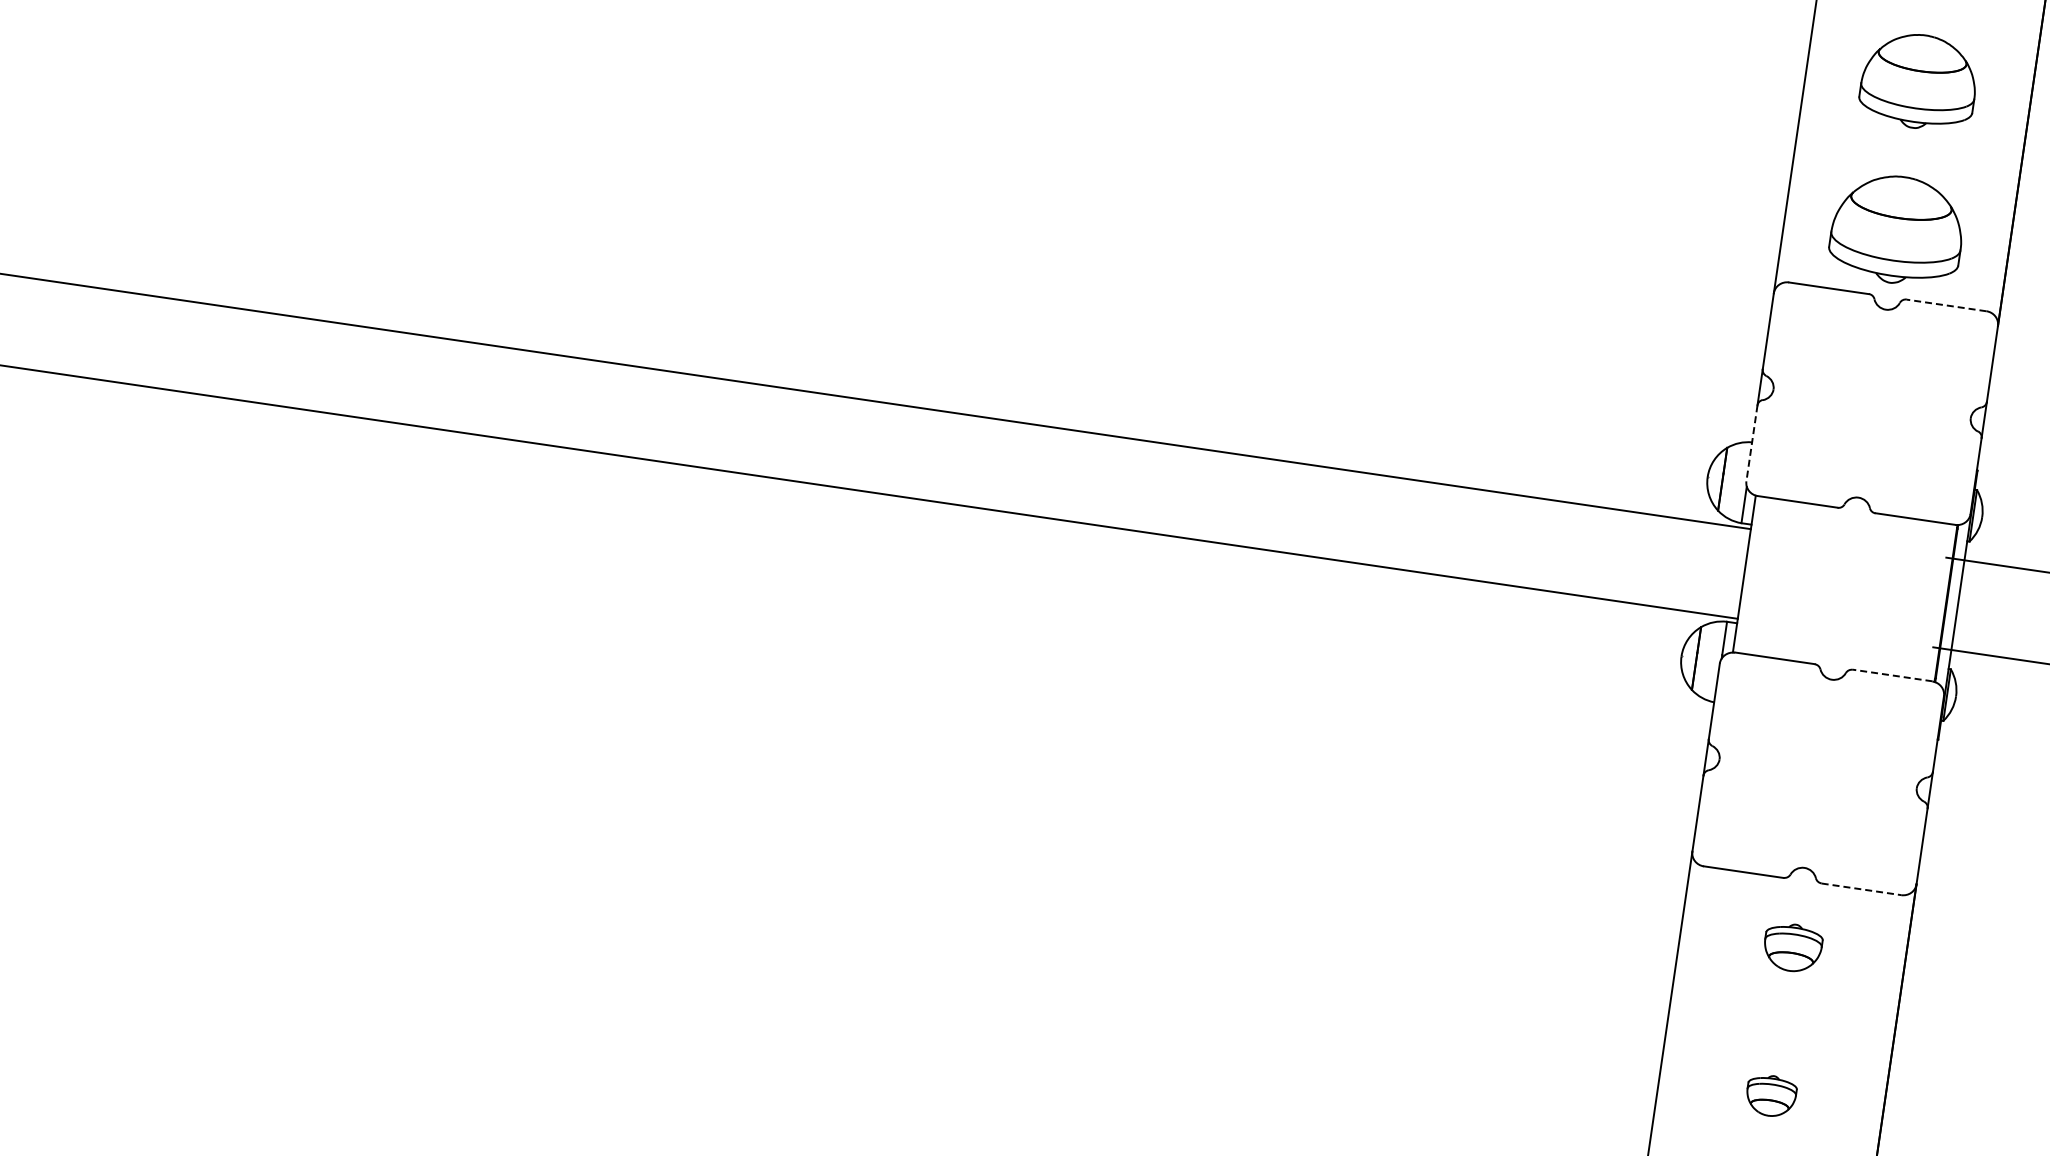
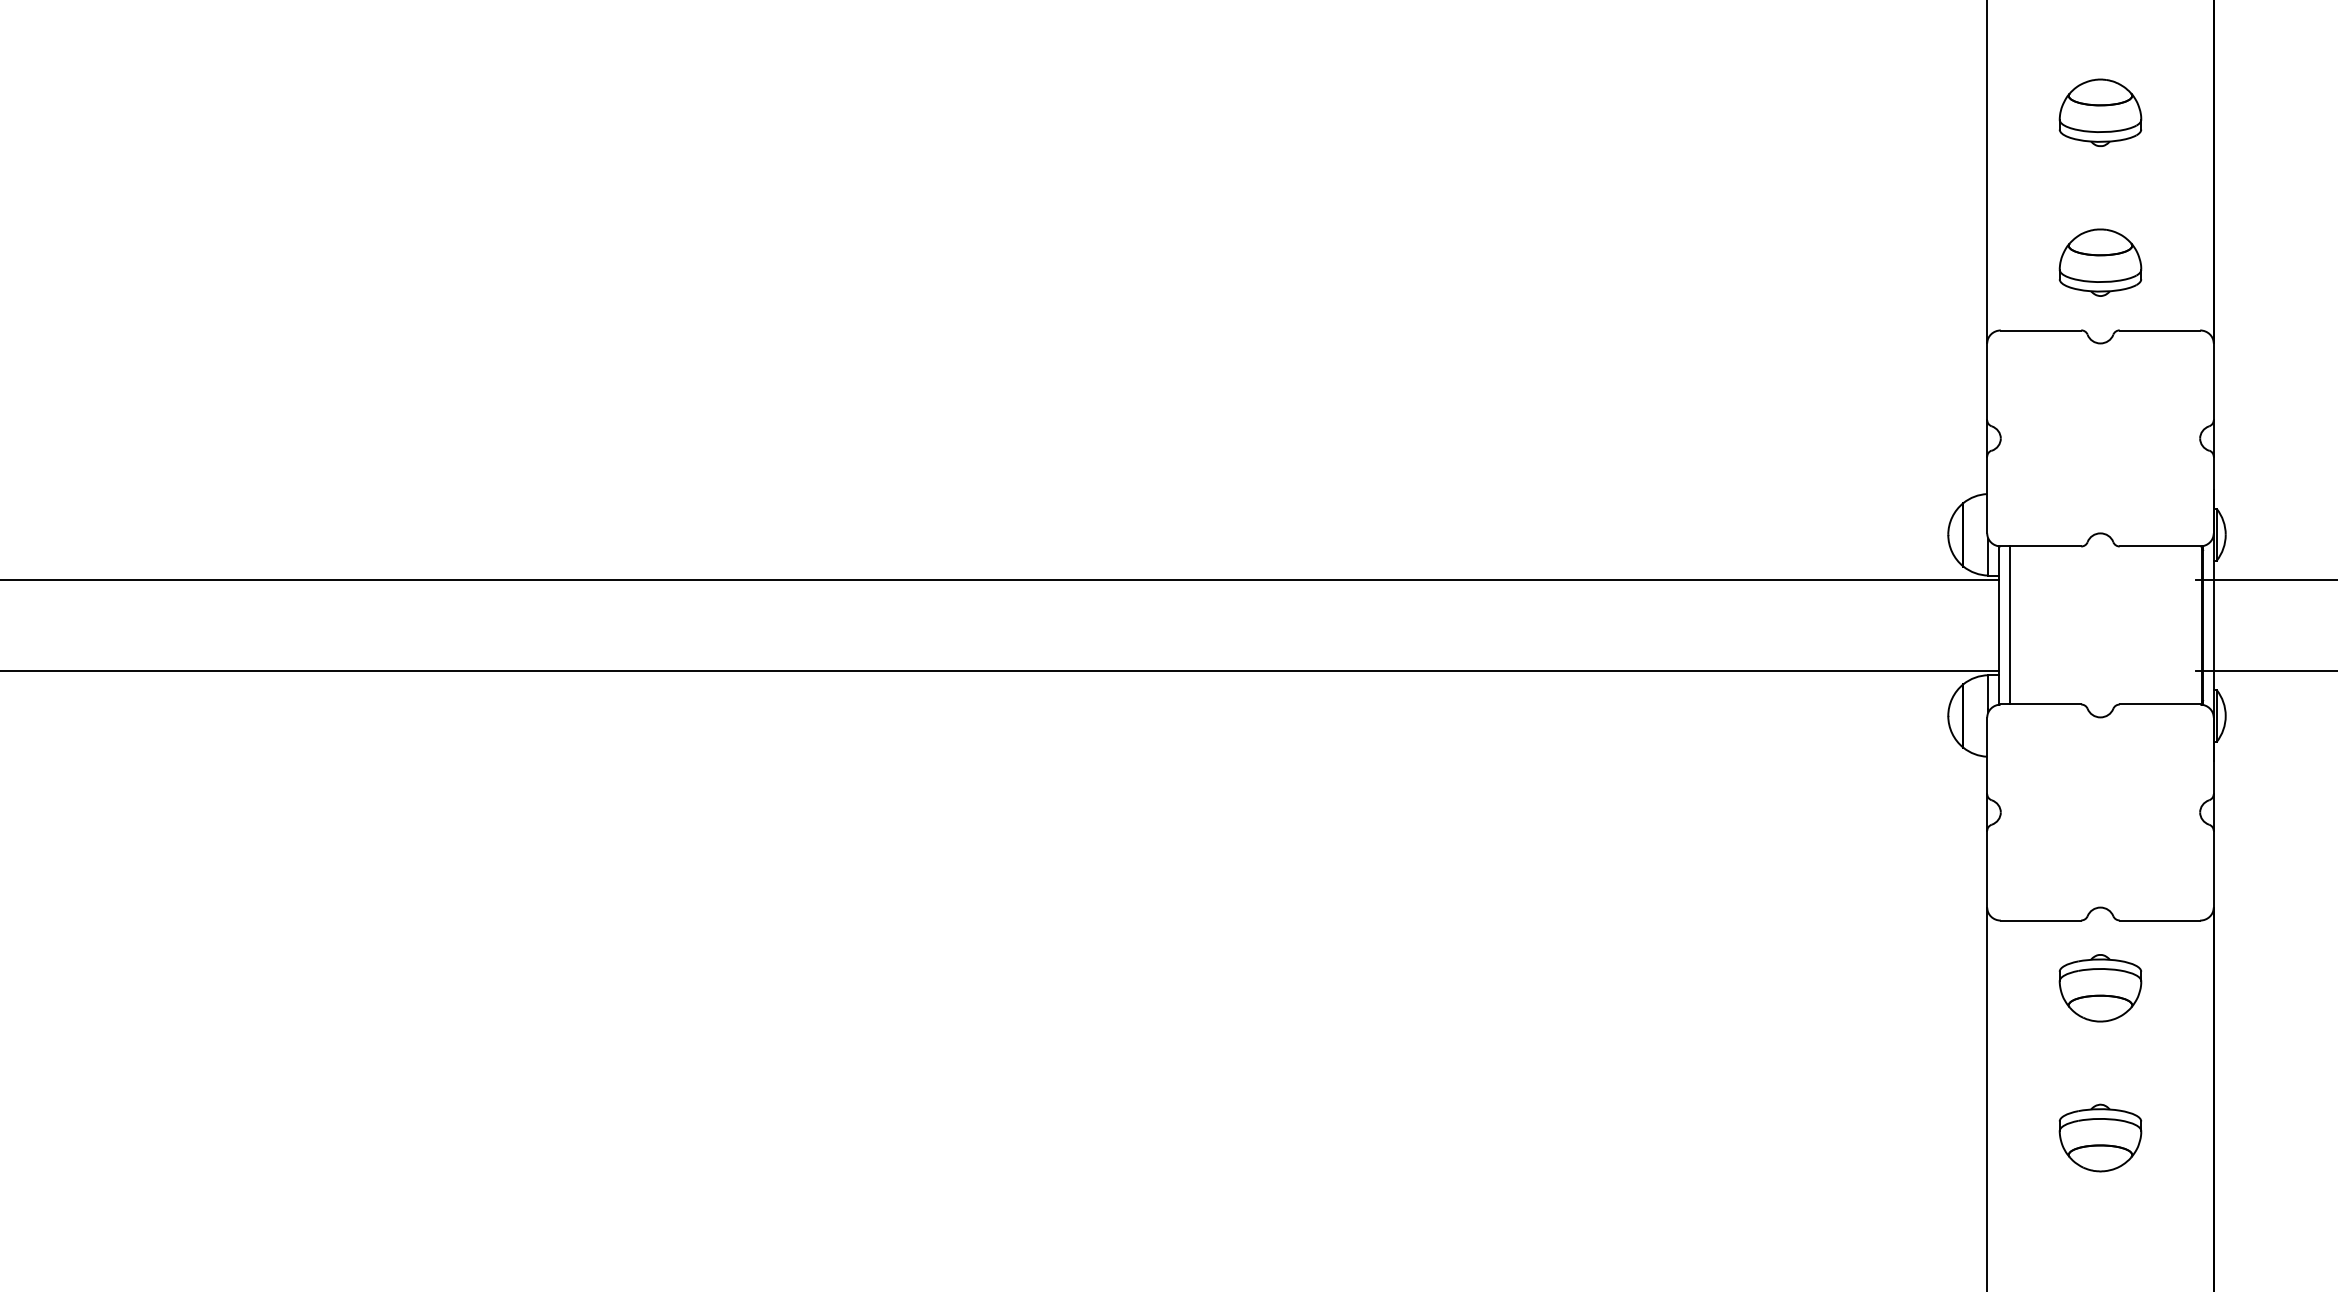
part: (1919, 81) -> (2100, 112), size x0.71
part: (1897, 229) -> (2100, 262), size x0.62
line: (1946, 305) -> (2159, 330), dashed -> solid
line: (1752, 443) -> (1987, 495), dashed -> solid
line: (1755, 575) -> (2009, 625), added
line: (1892, 675) -> (2159, 704), dashed -> solid
line: (1862, 889) -> (2160, 920), dashed -> solid
part: (1792, 947) -> (2100, 988), size x1.43
part: (1771, 1095) -> (2100, 1137), size x1.67

